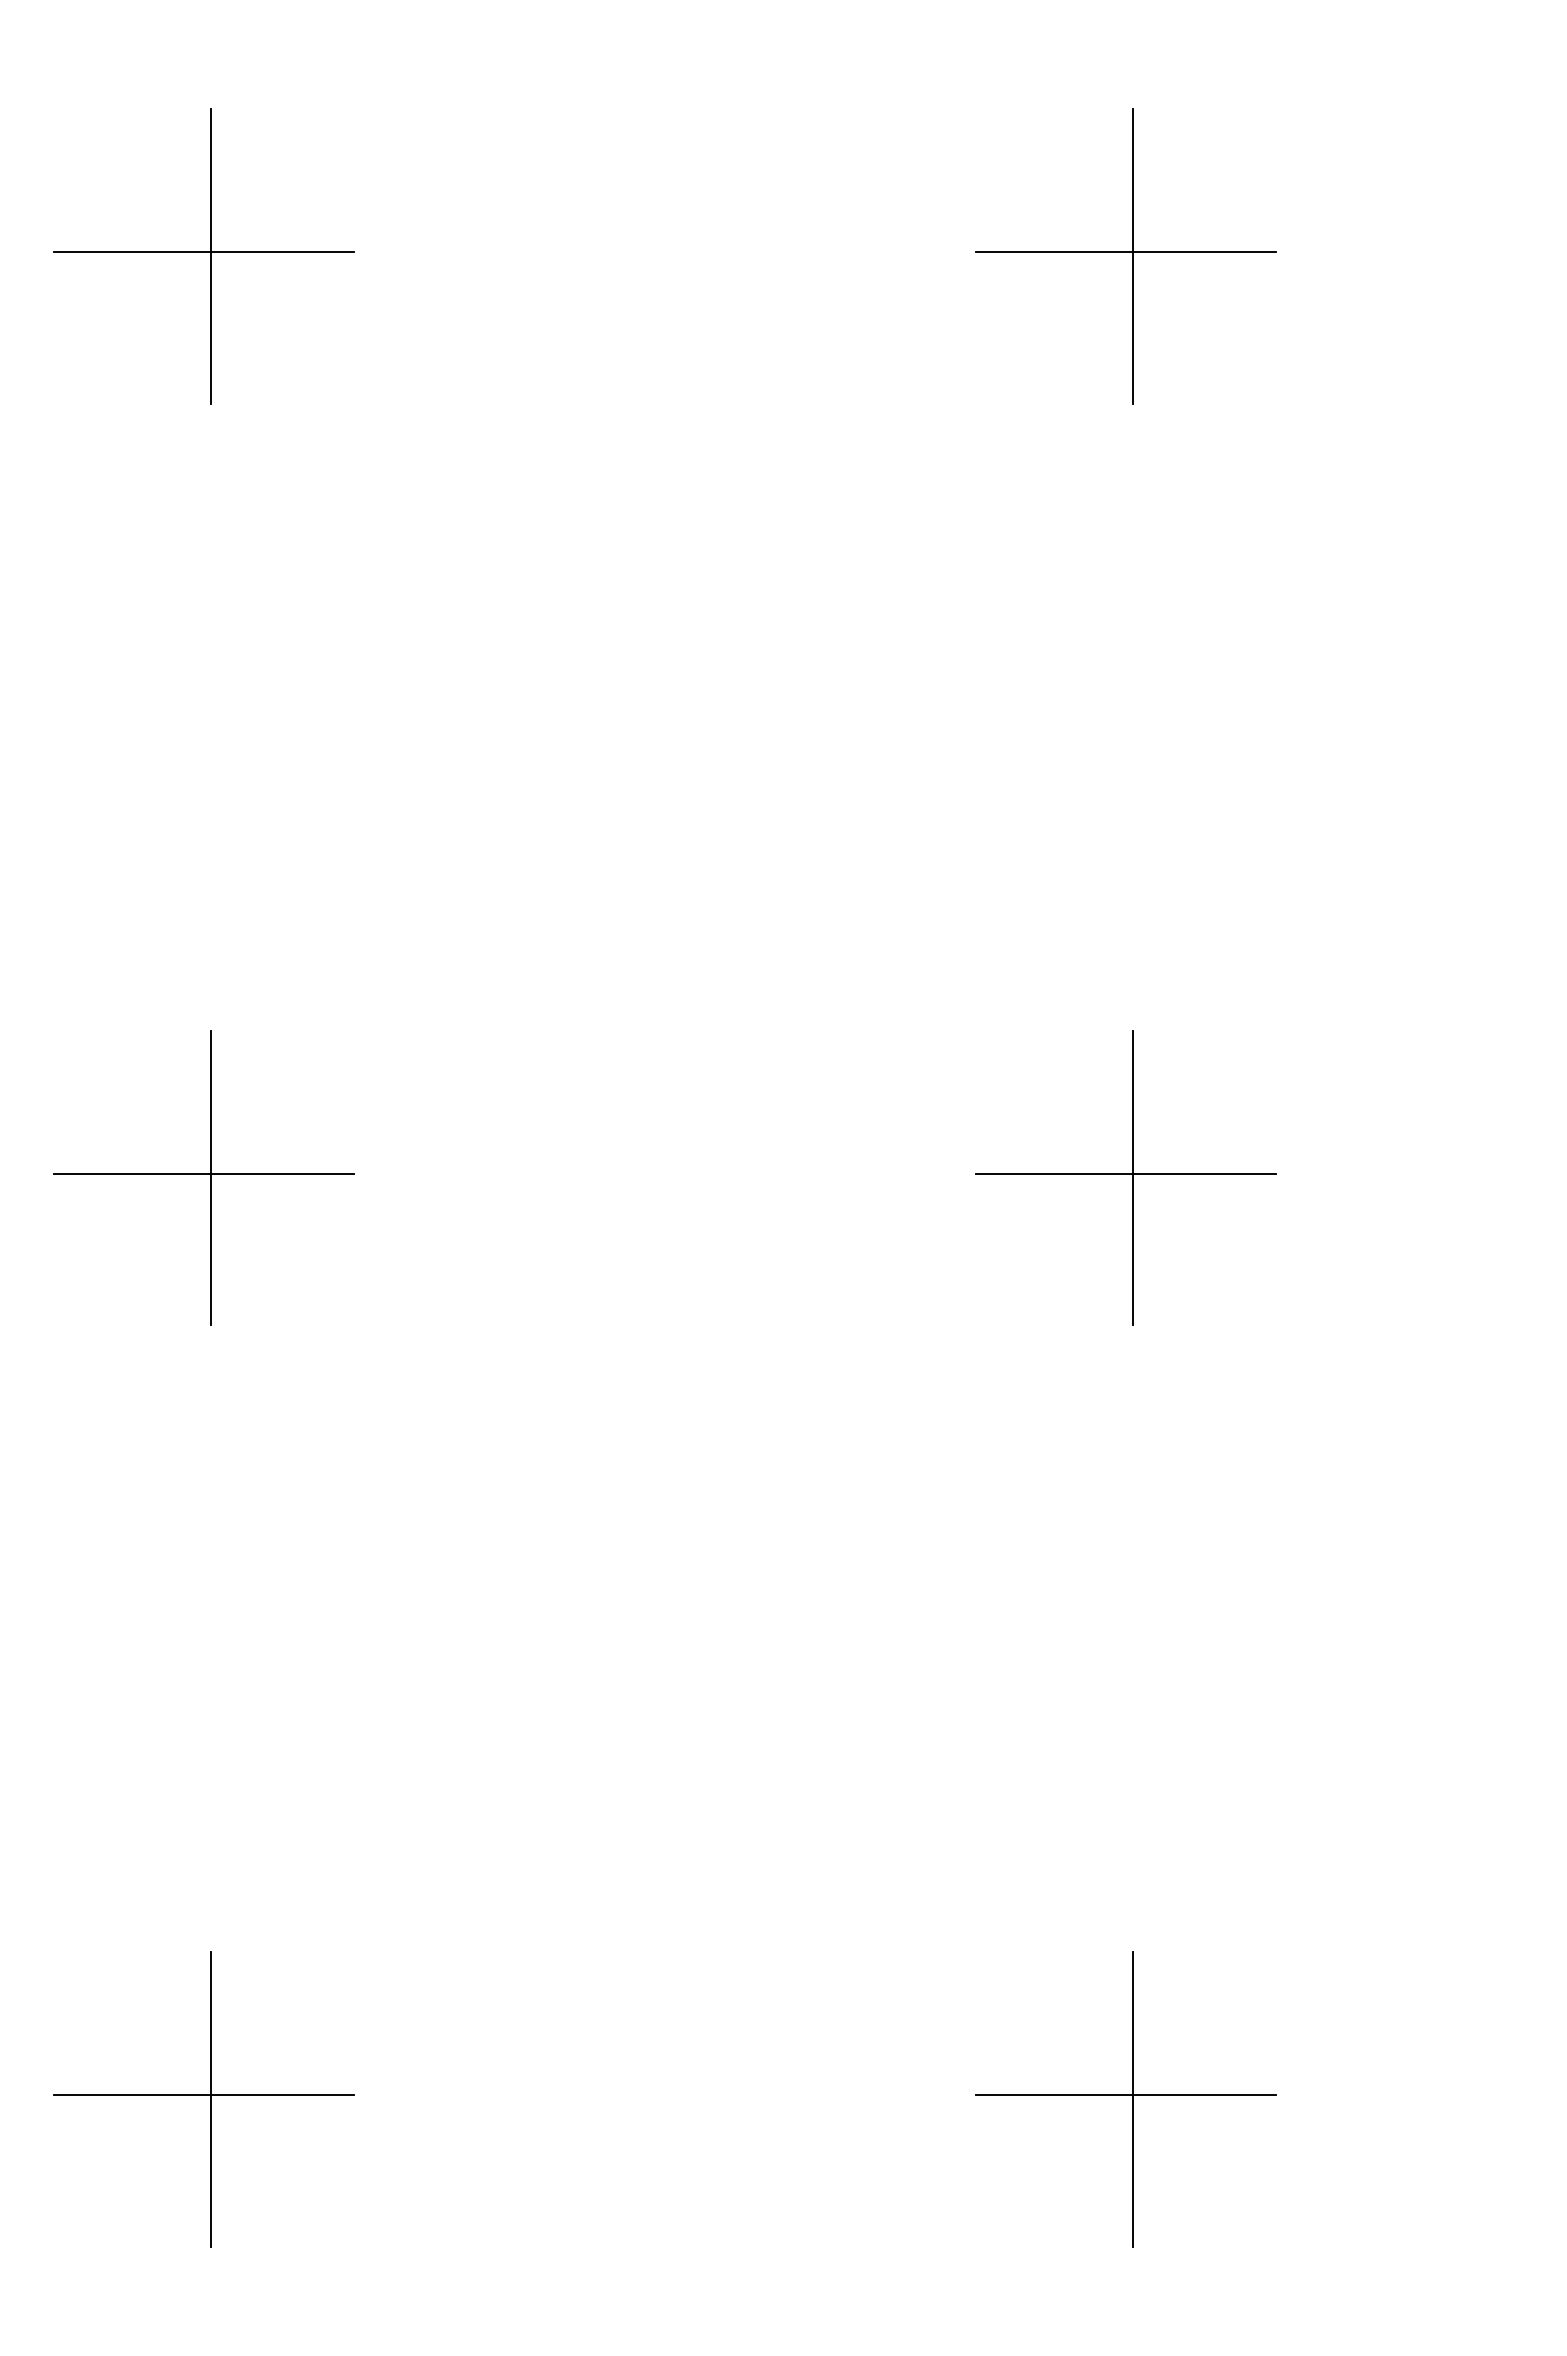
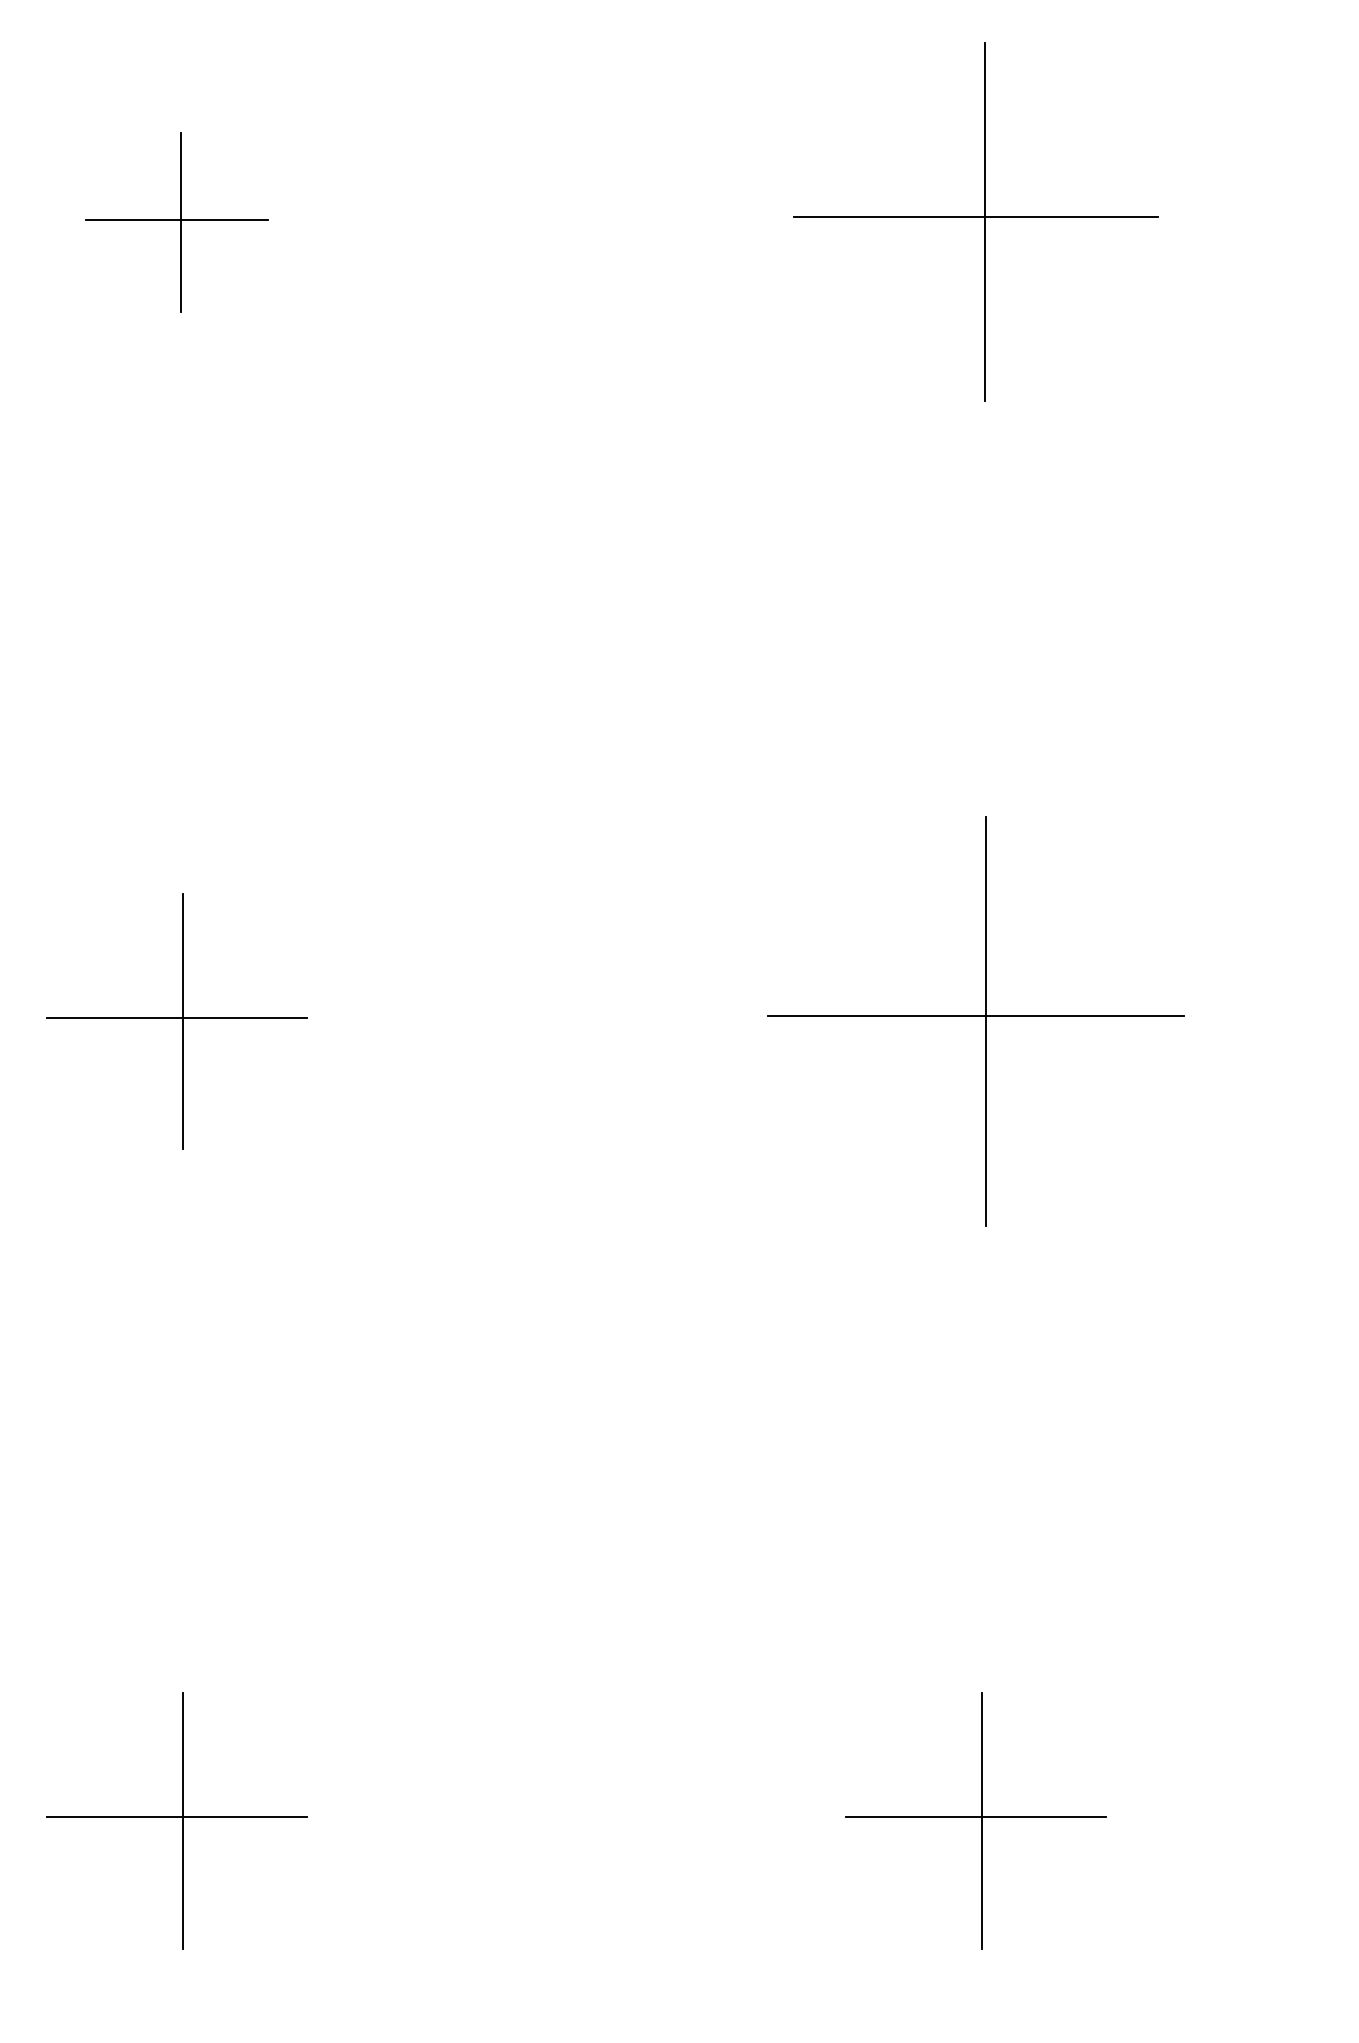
part: (203, 256) -> (176, 222), size x0.7
part: (1125, 256) -> (976, 222), size x1.4
part: (1125, 1177) -> (976, 1021), size x1.6

